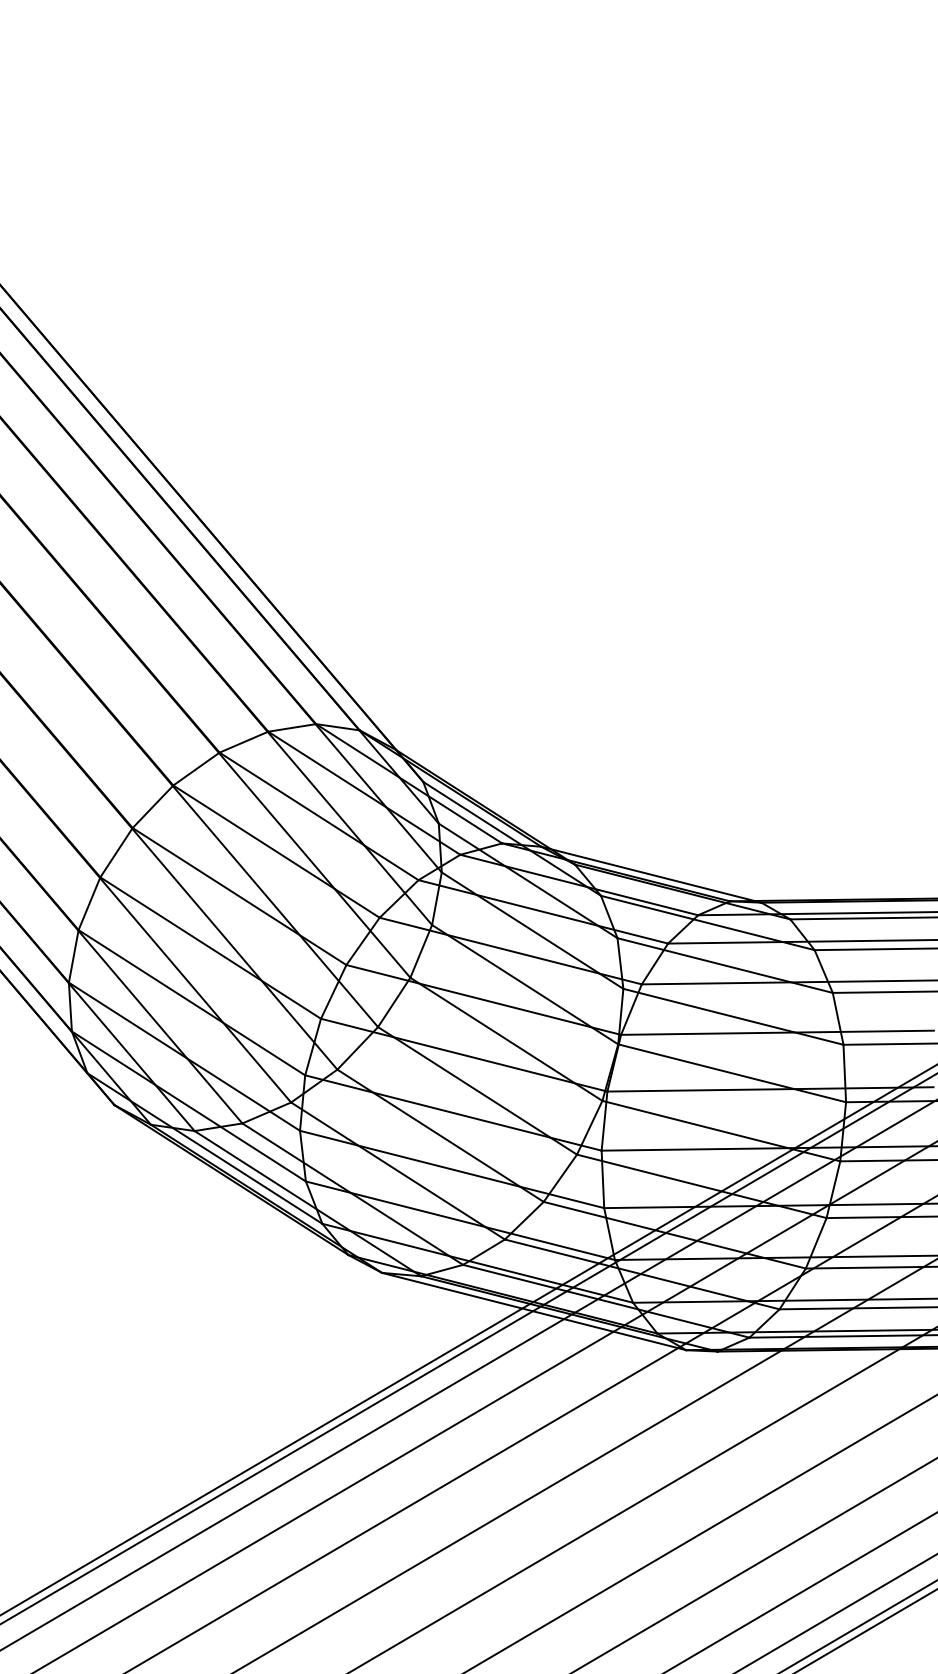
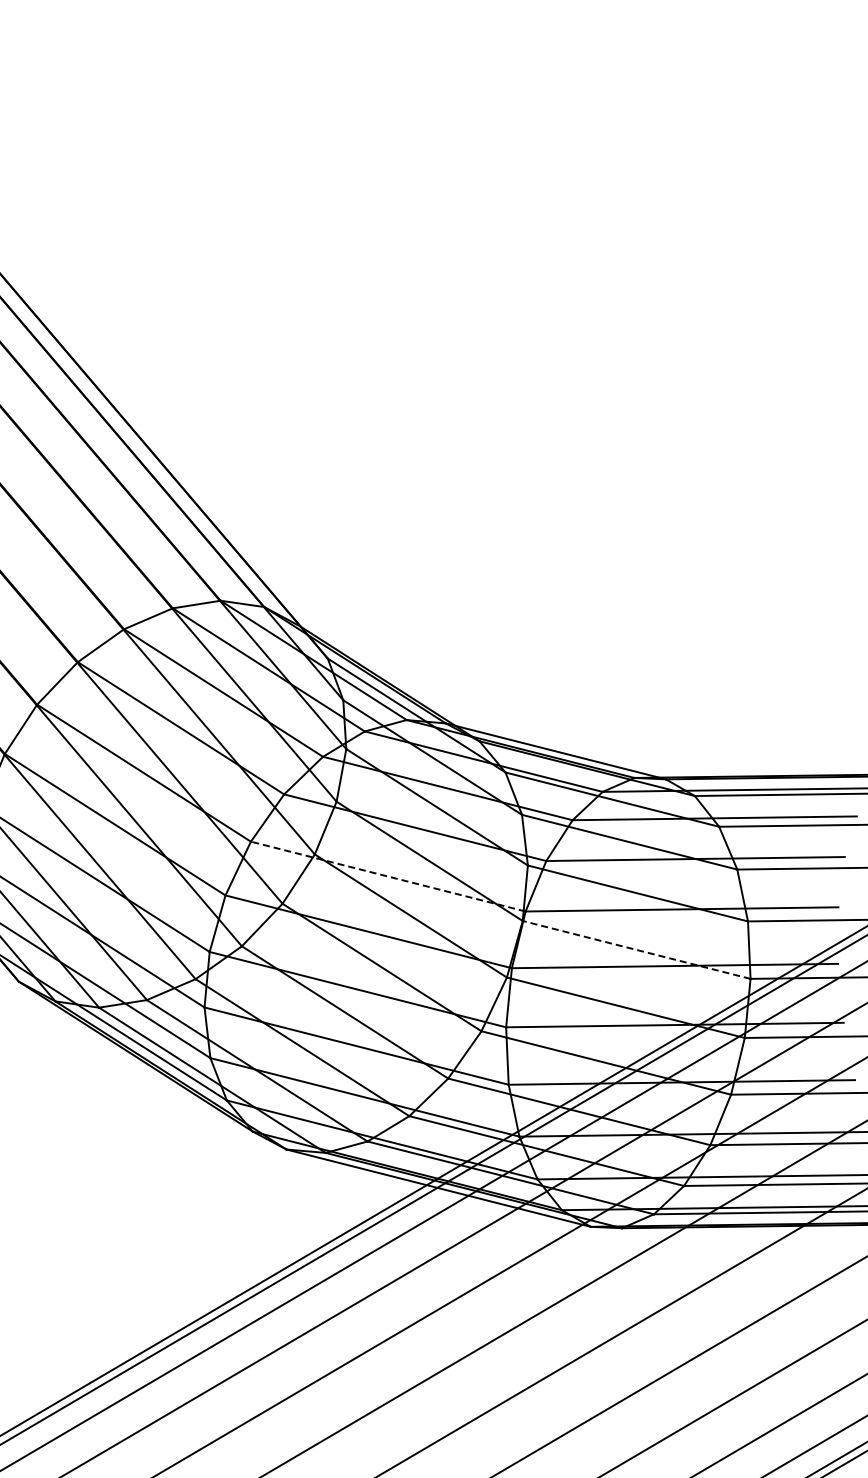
line: (483, 999) -> (388, 876), solid -> dashed
line: (732, 1073) -> (637, 950), solid -> dashed

